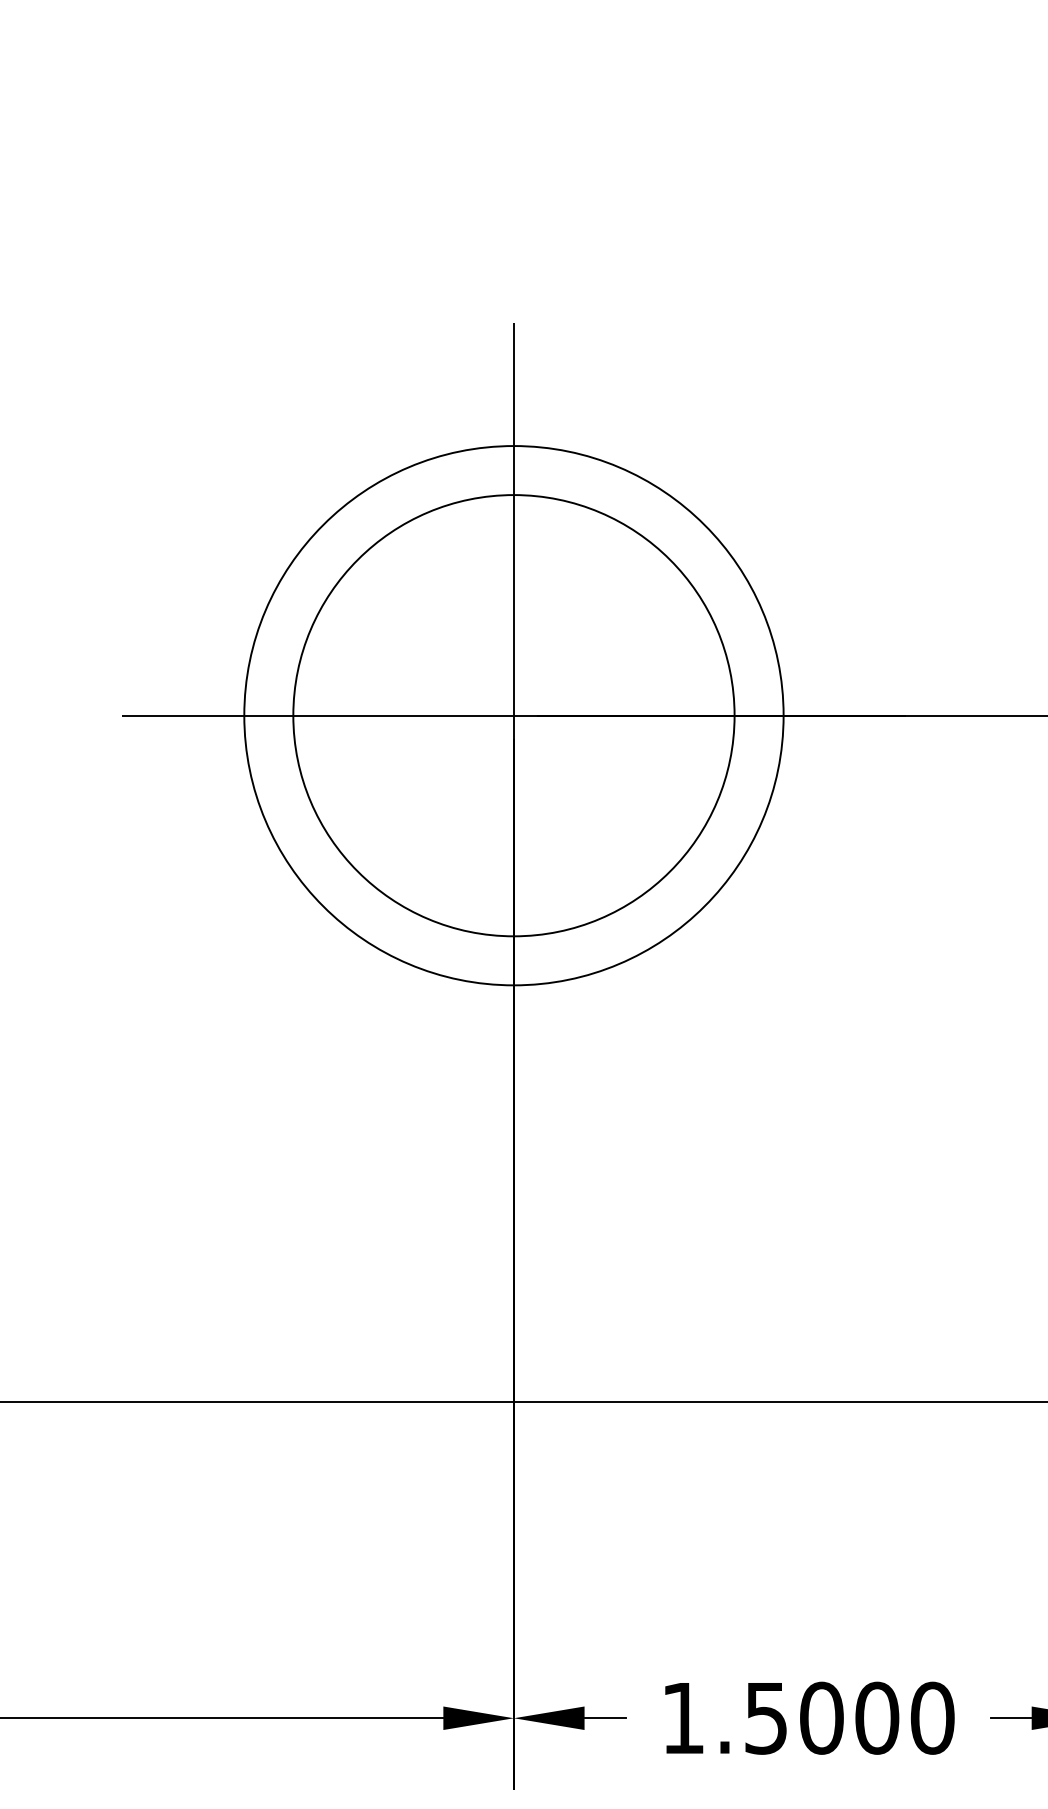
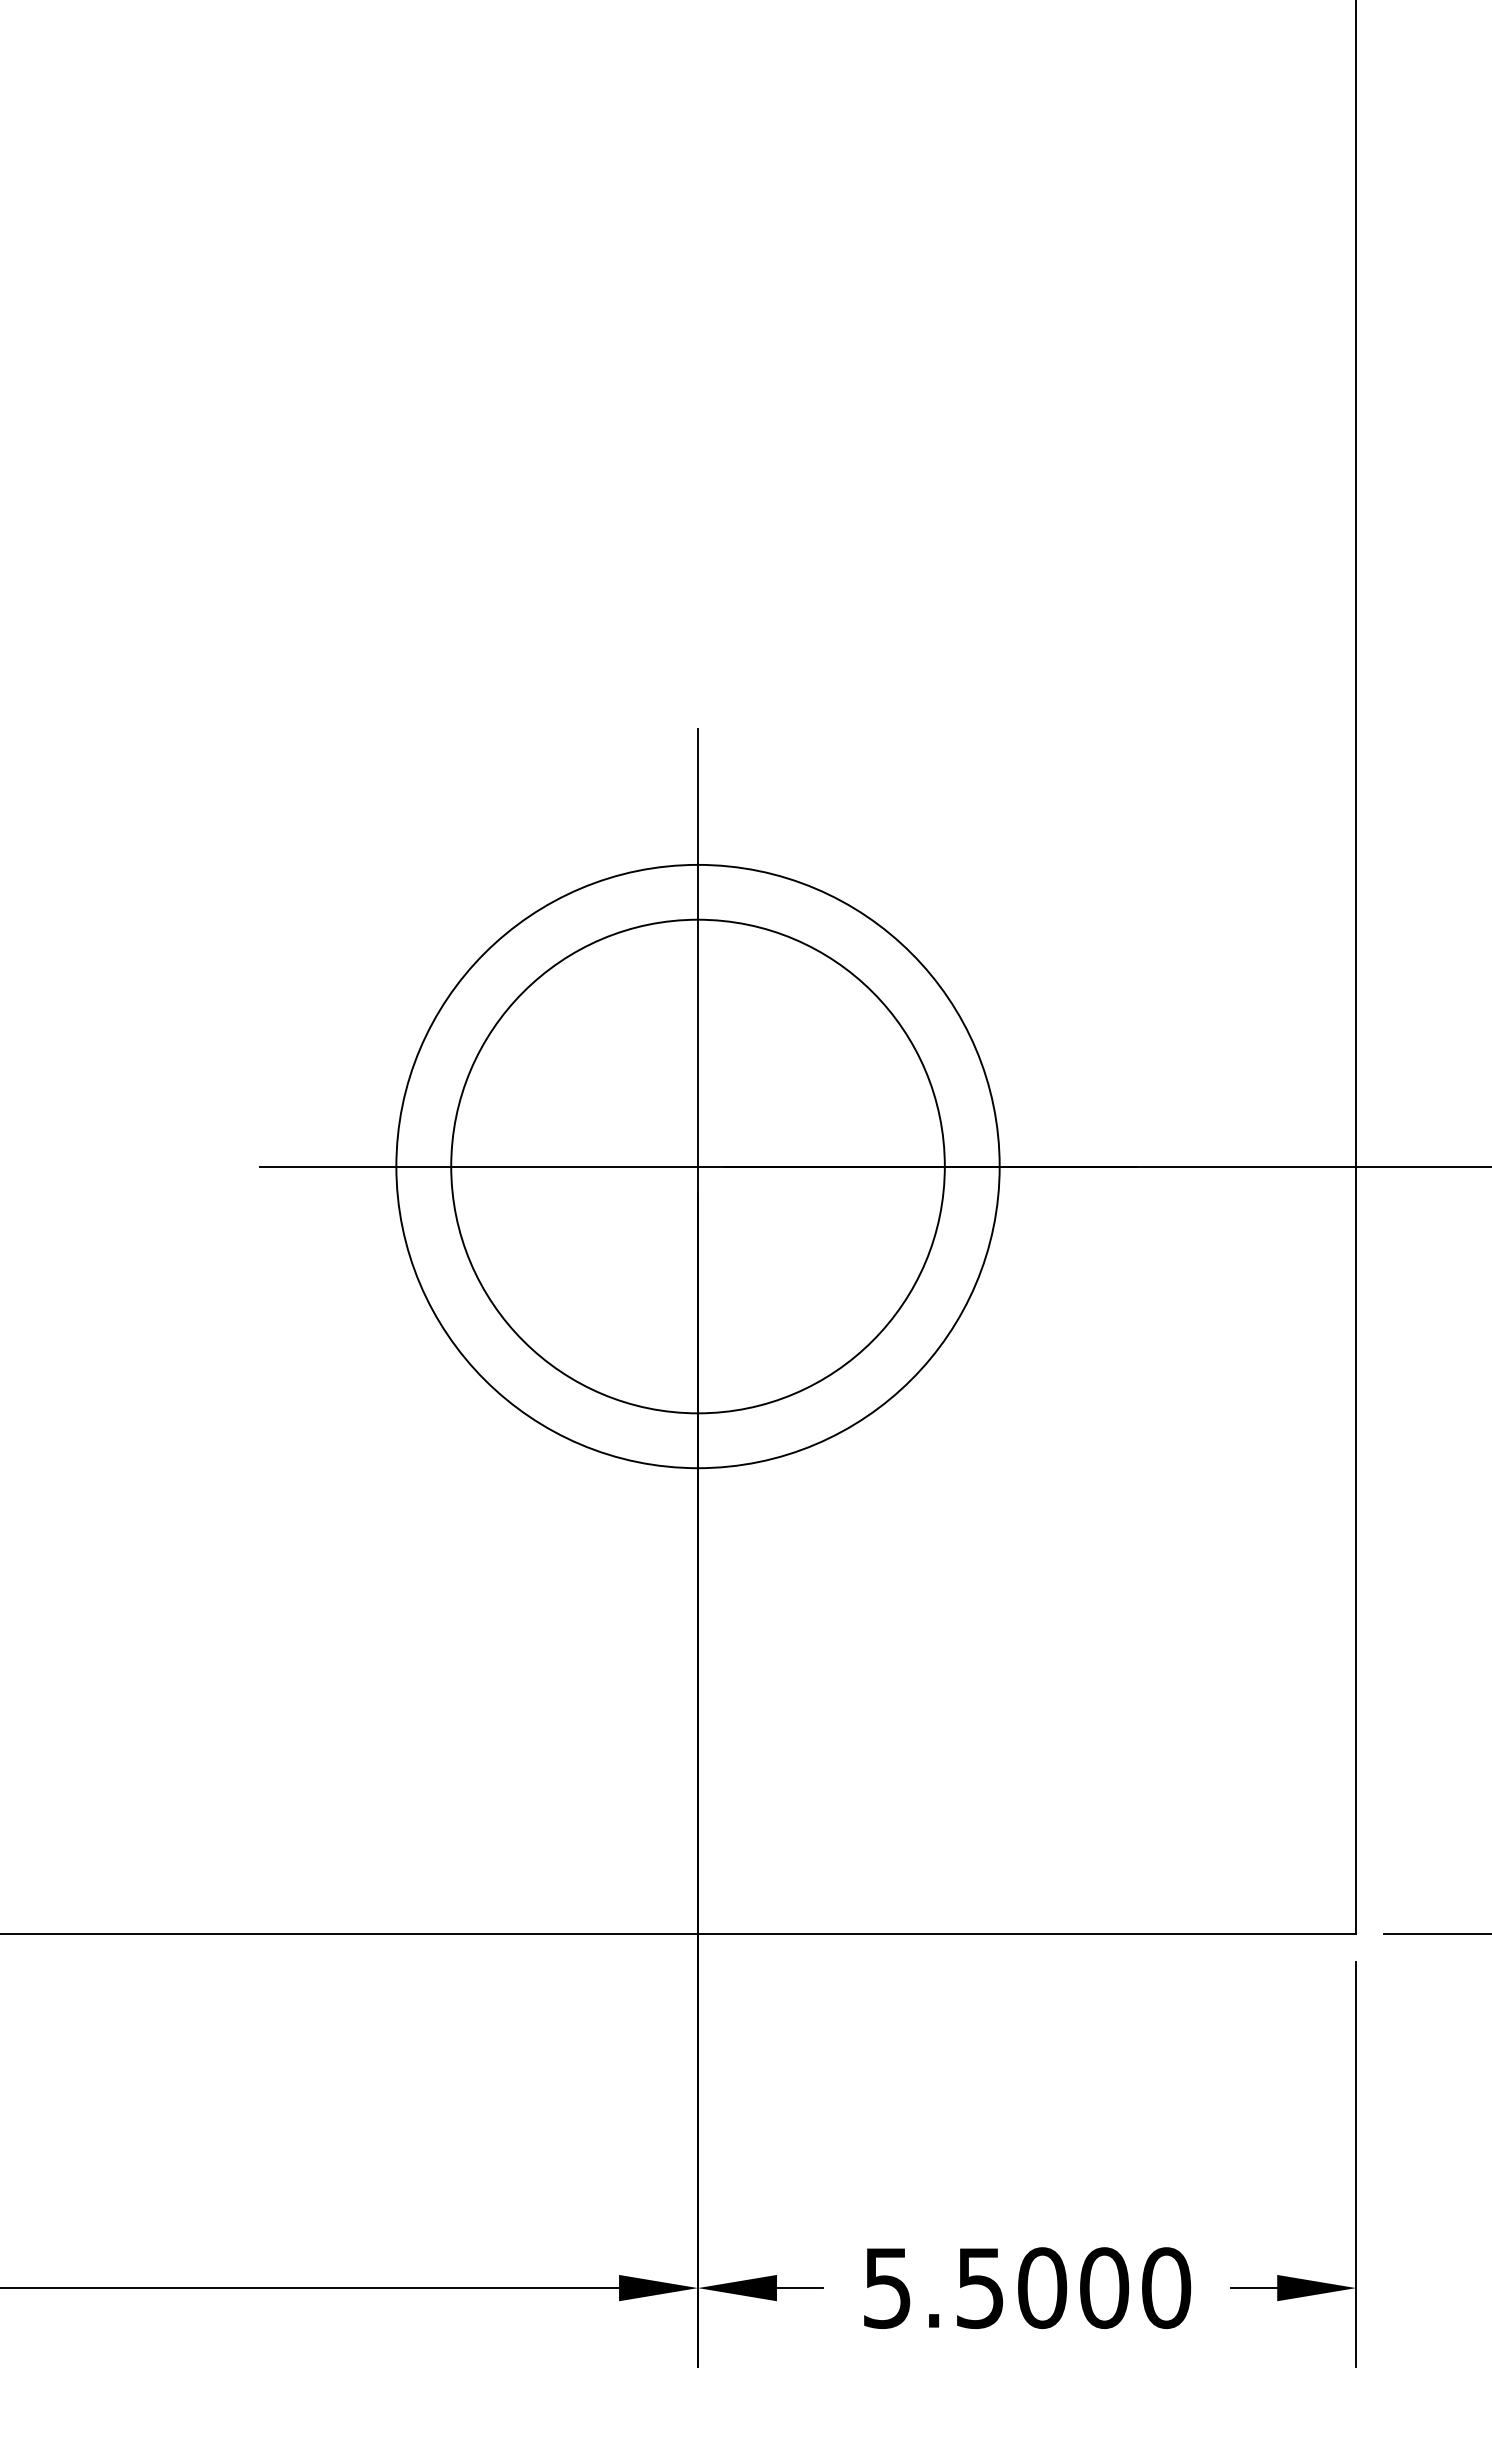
text: (683, 1718) -> (887, 2288), 1.5000 -> 5.5000

